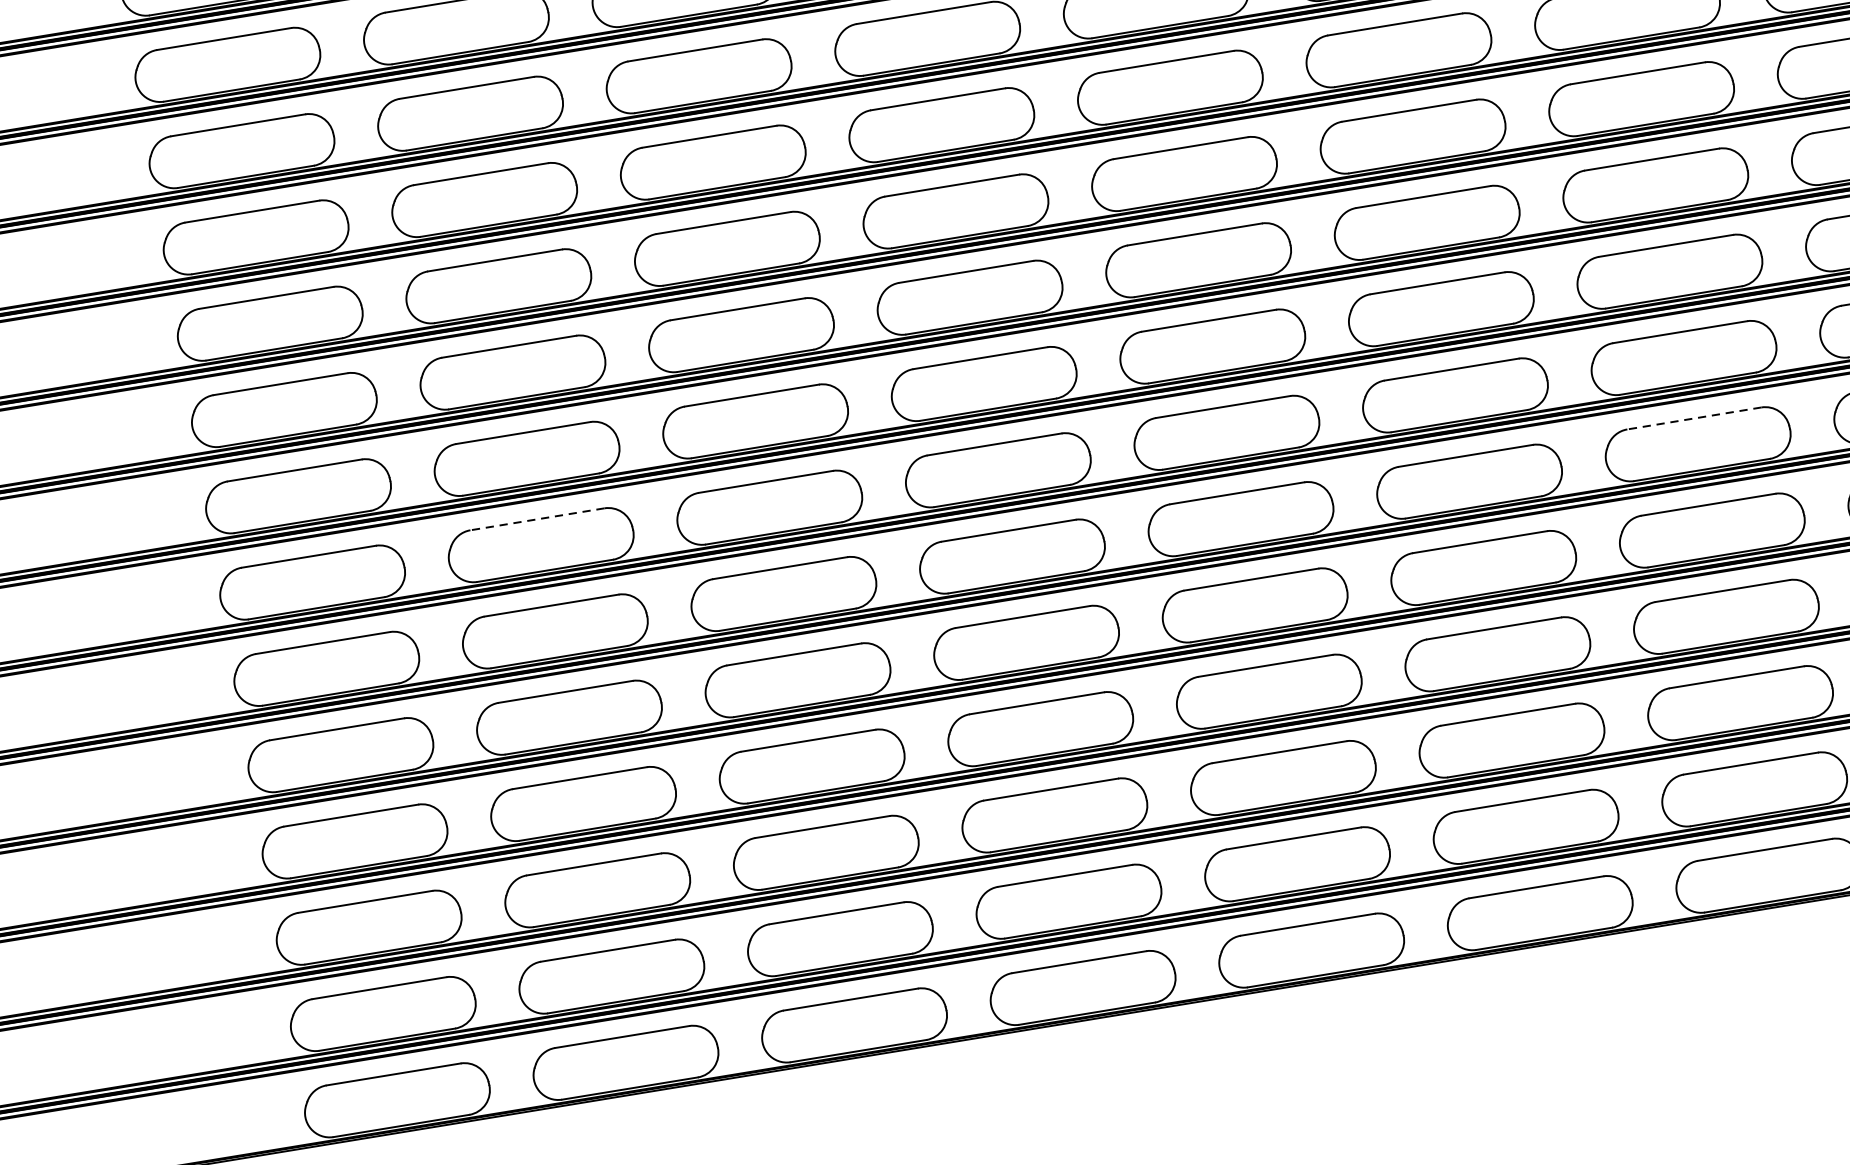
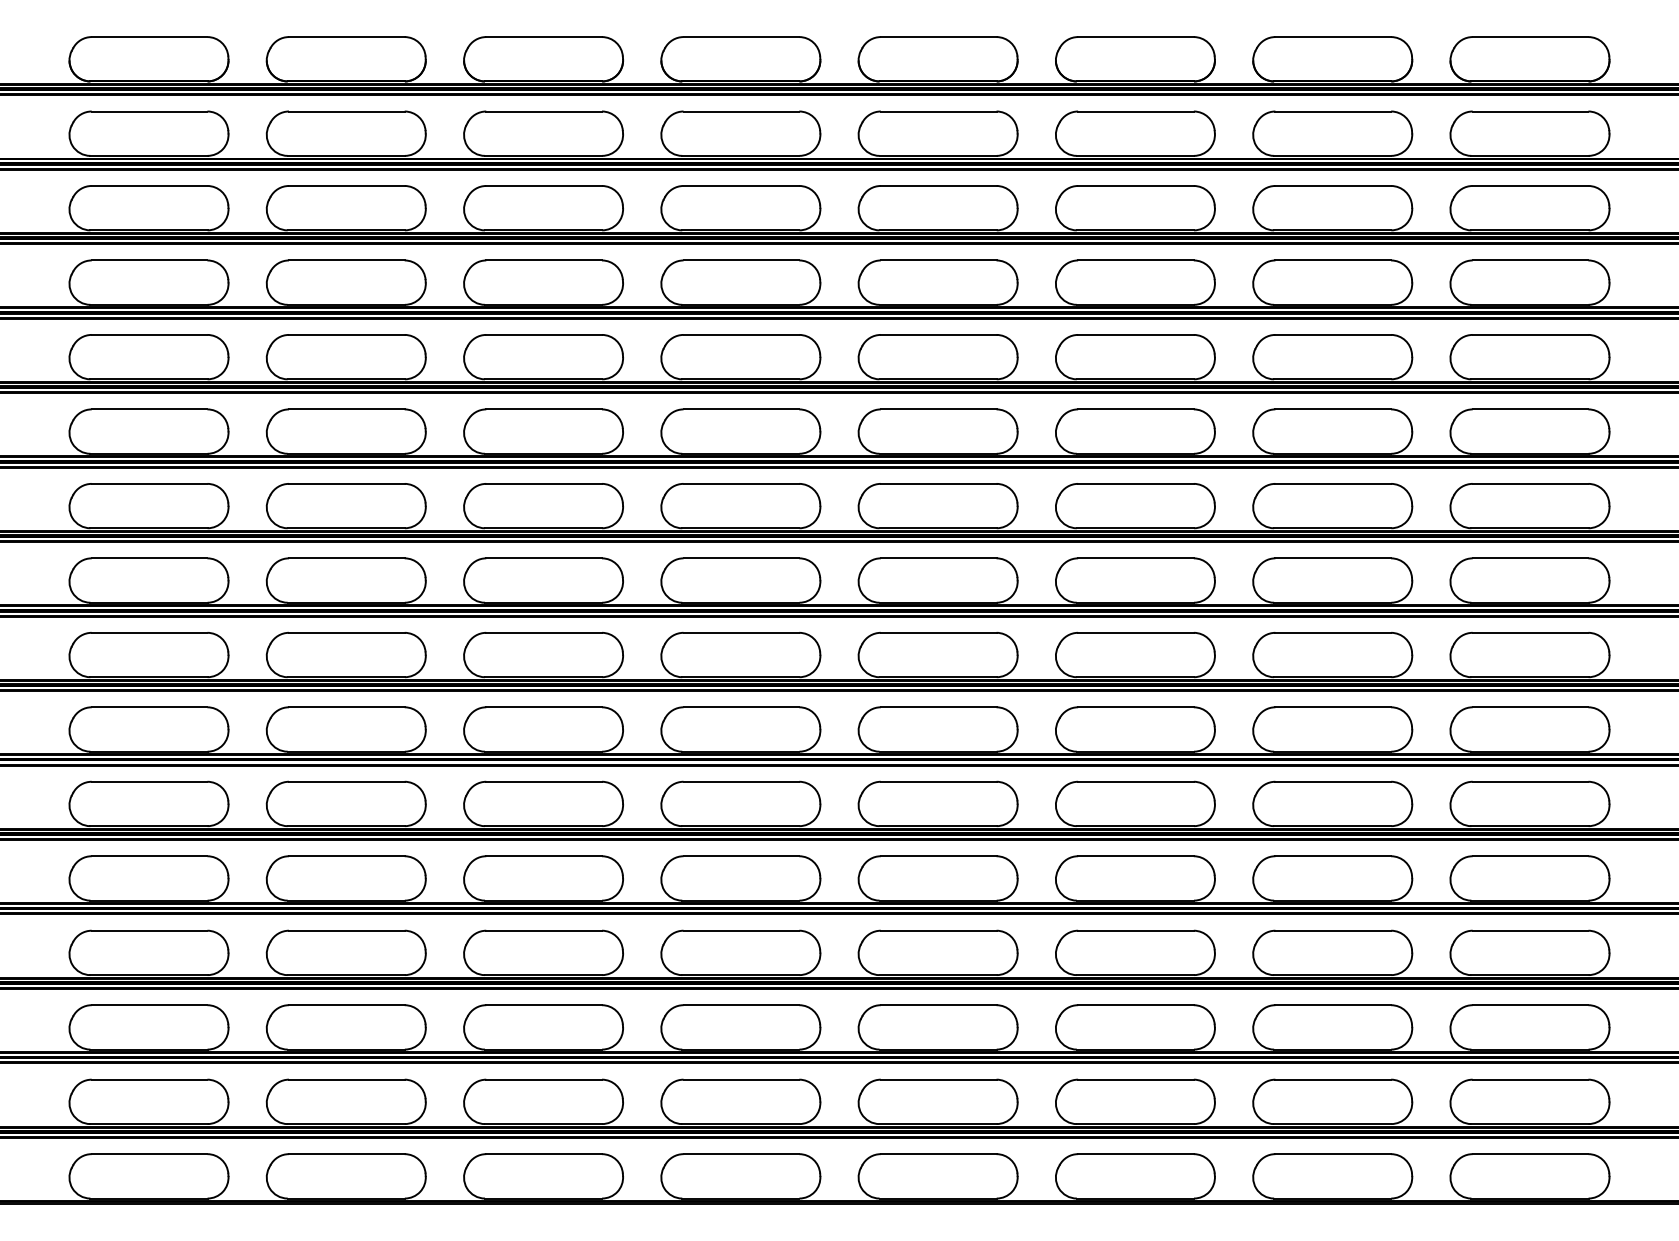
line: (1694, 418) -> (1333, 781), dashed -> solid
line: (537, 519) -> (346, 707), dashed -> solid

